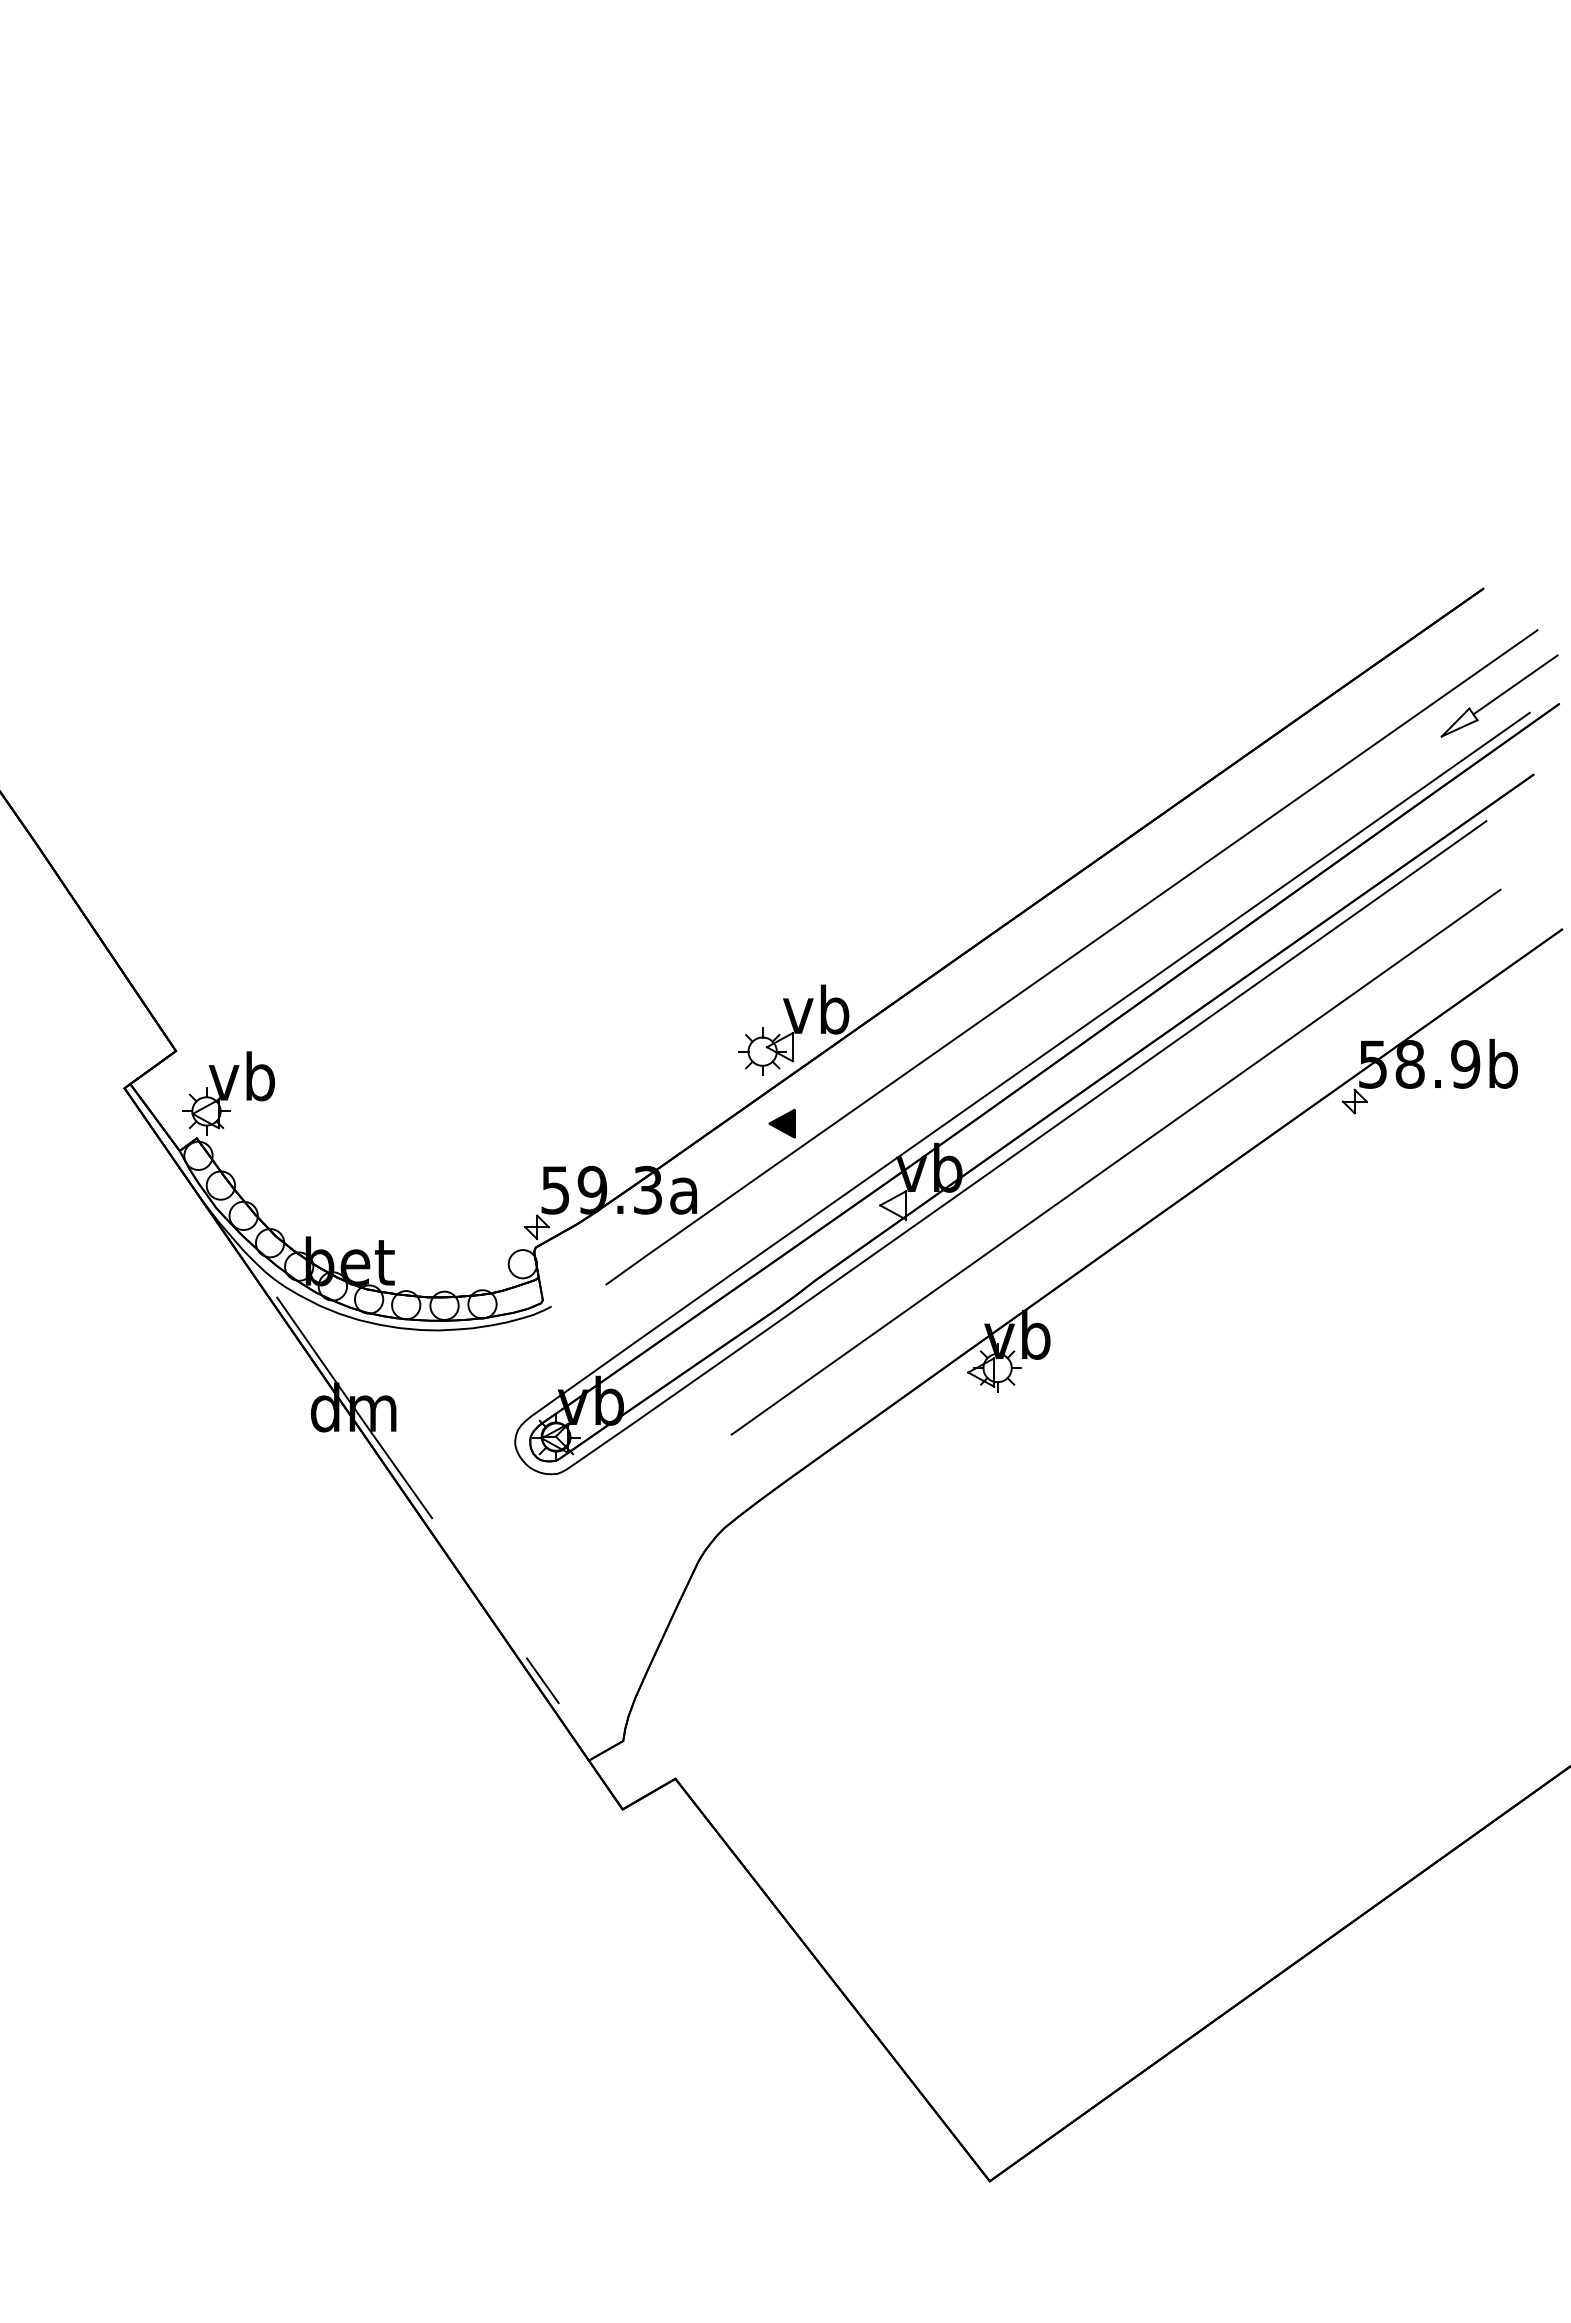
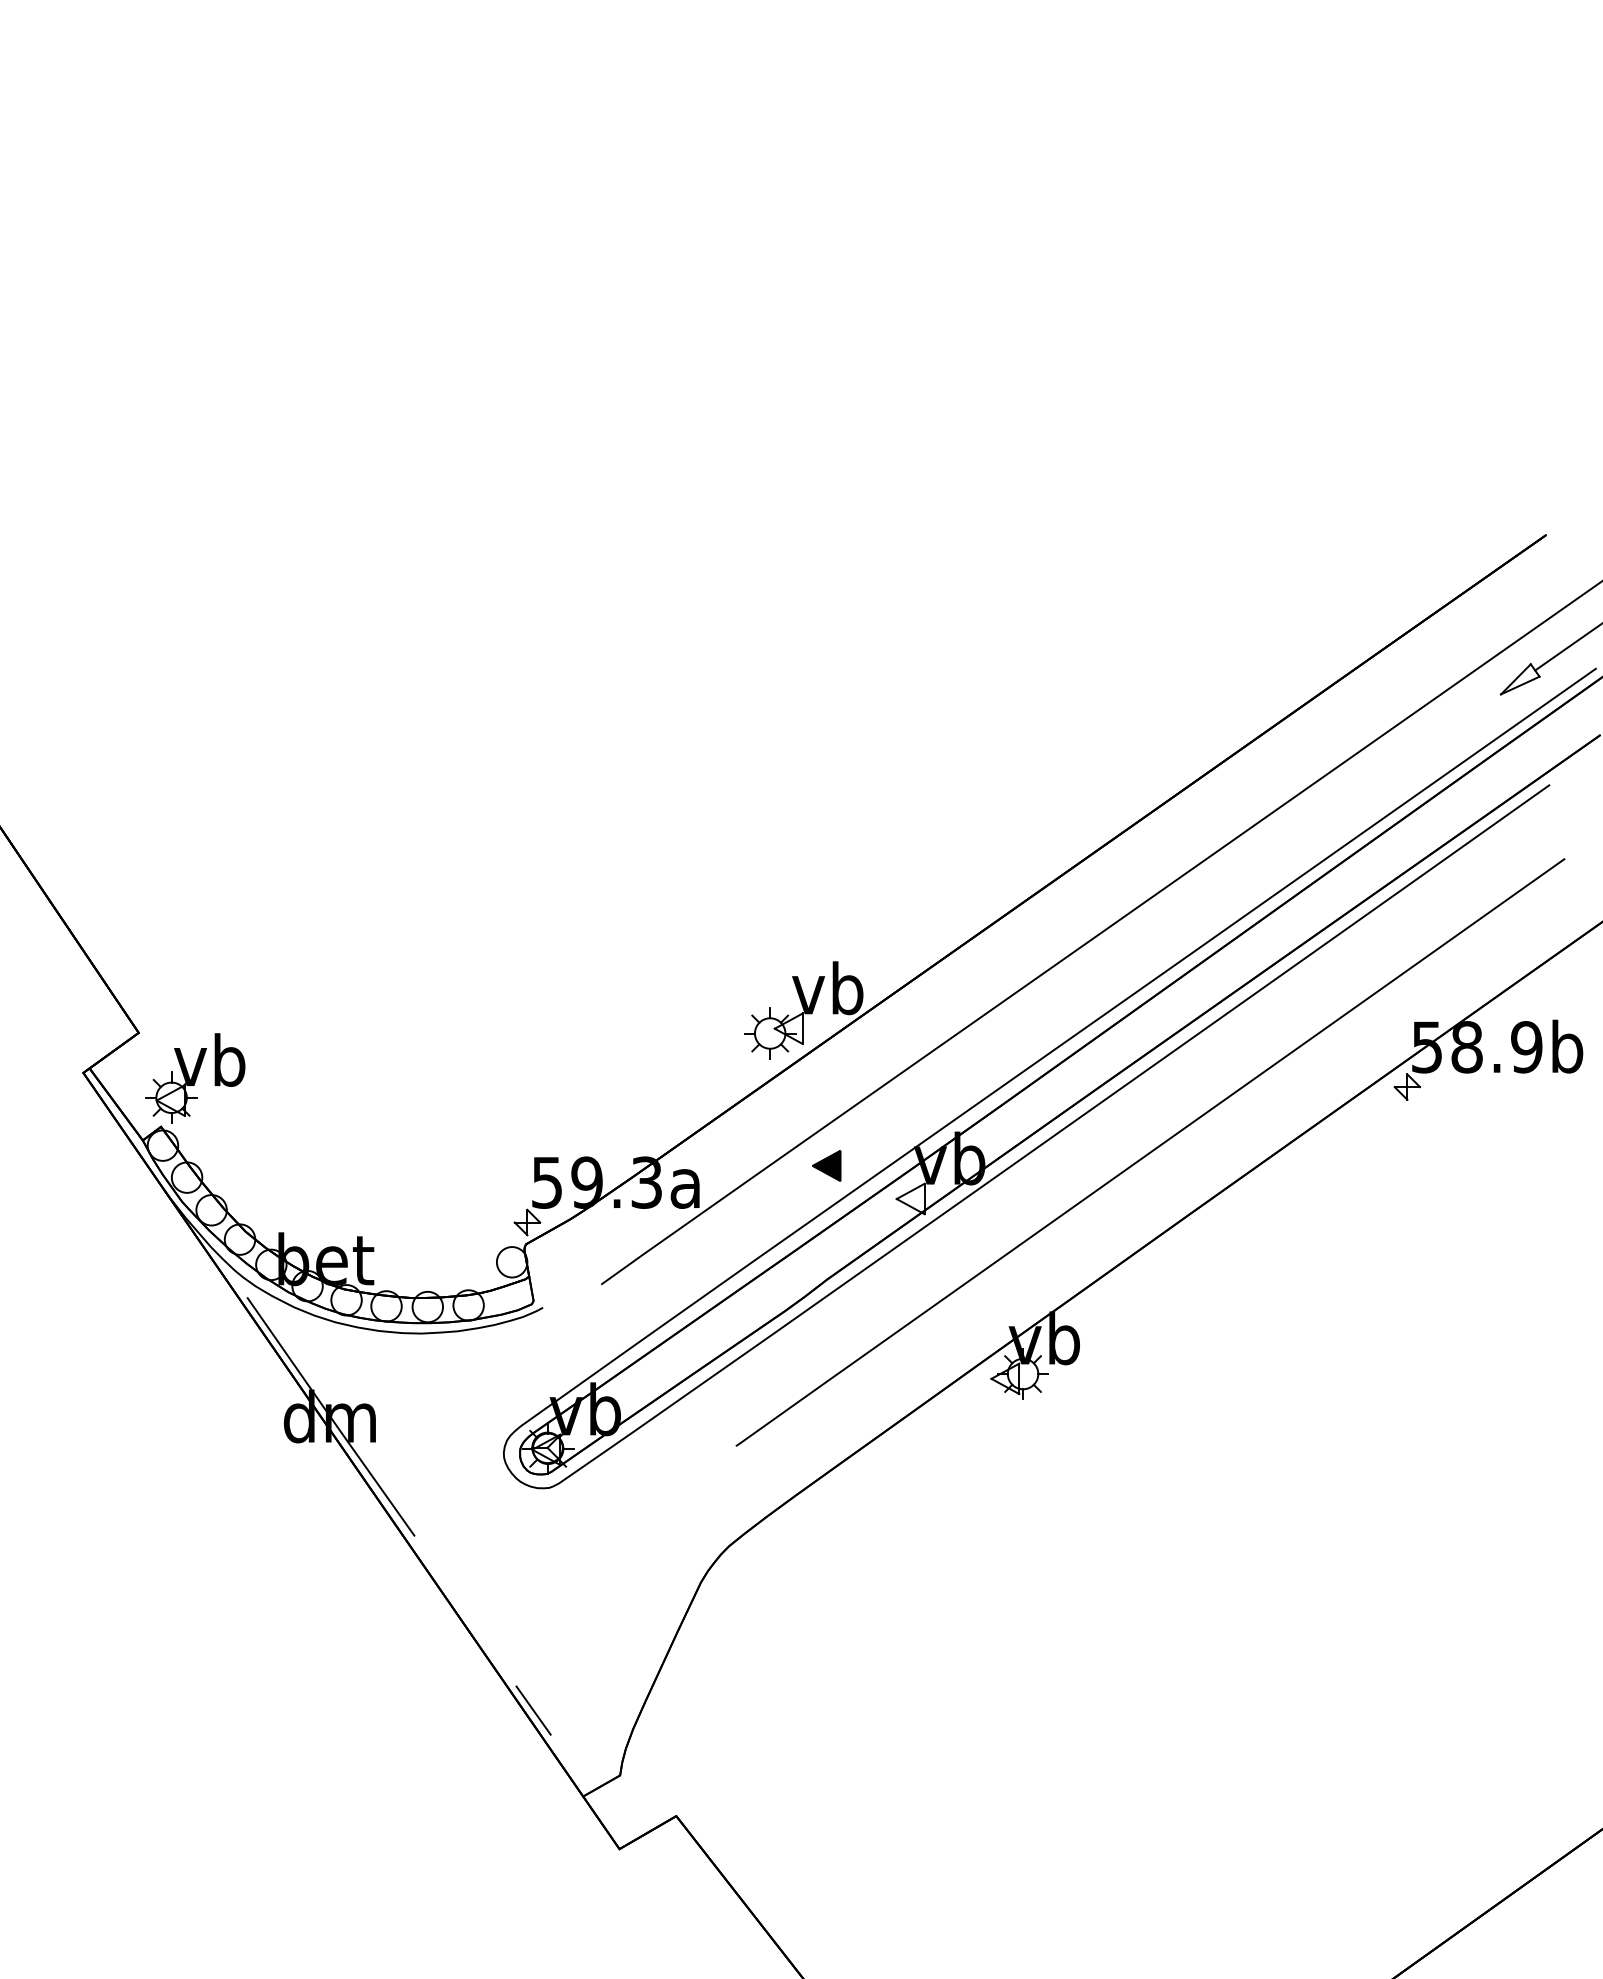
part: (781, 1123) -> (825, 1165), moved

